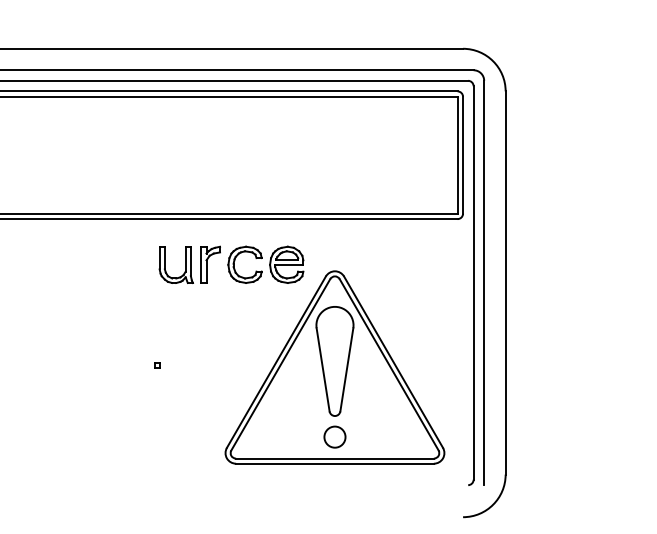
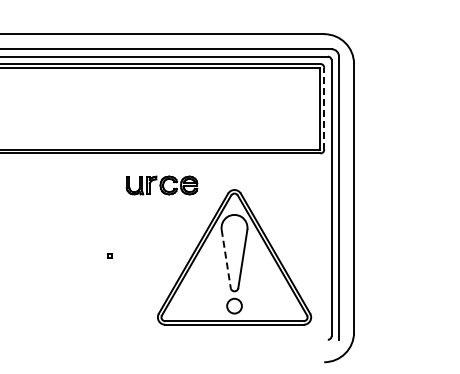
line: (463, 154) -> (324, 108), solid -> dashed
part: (230, 264) -> (161, 185), size x0.7
line: (323, 370) -> (226, 259), solid -> dashed

